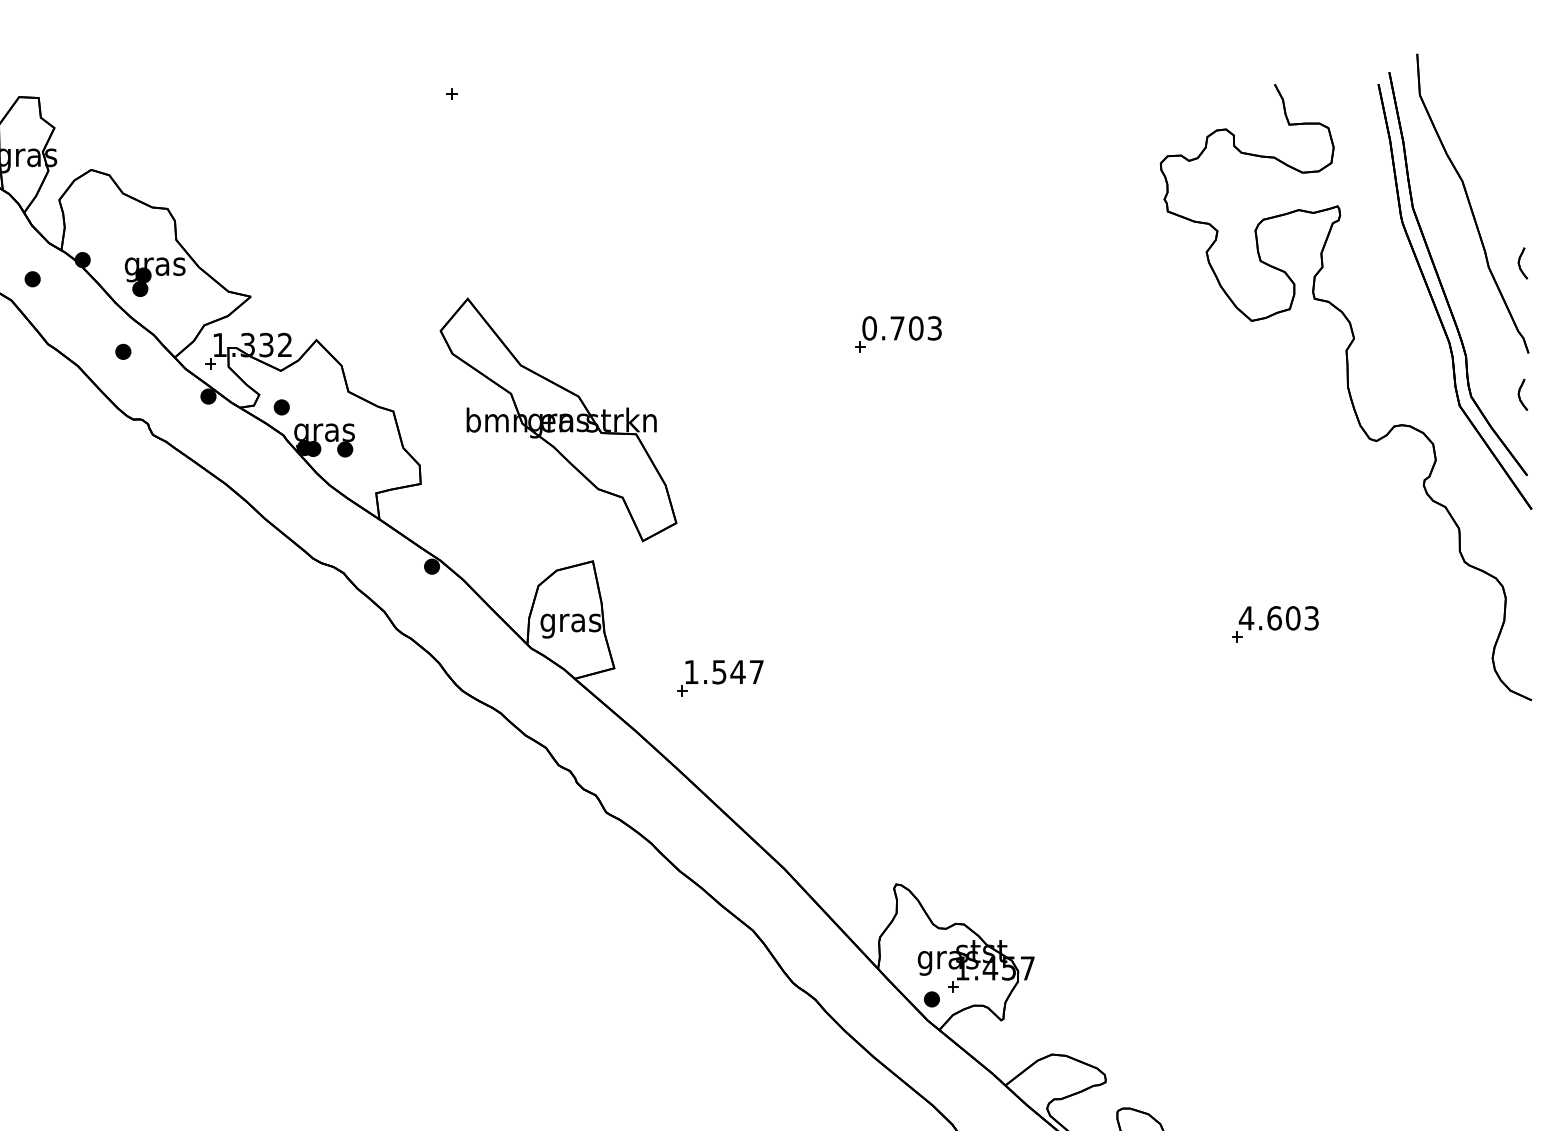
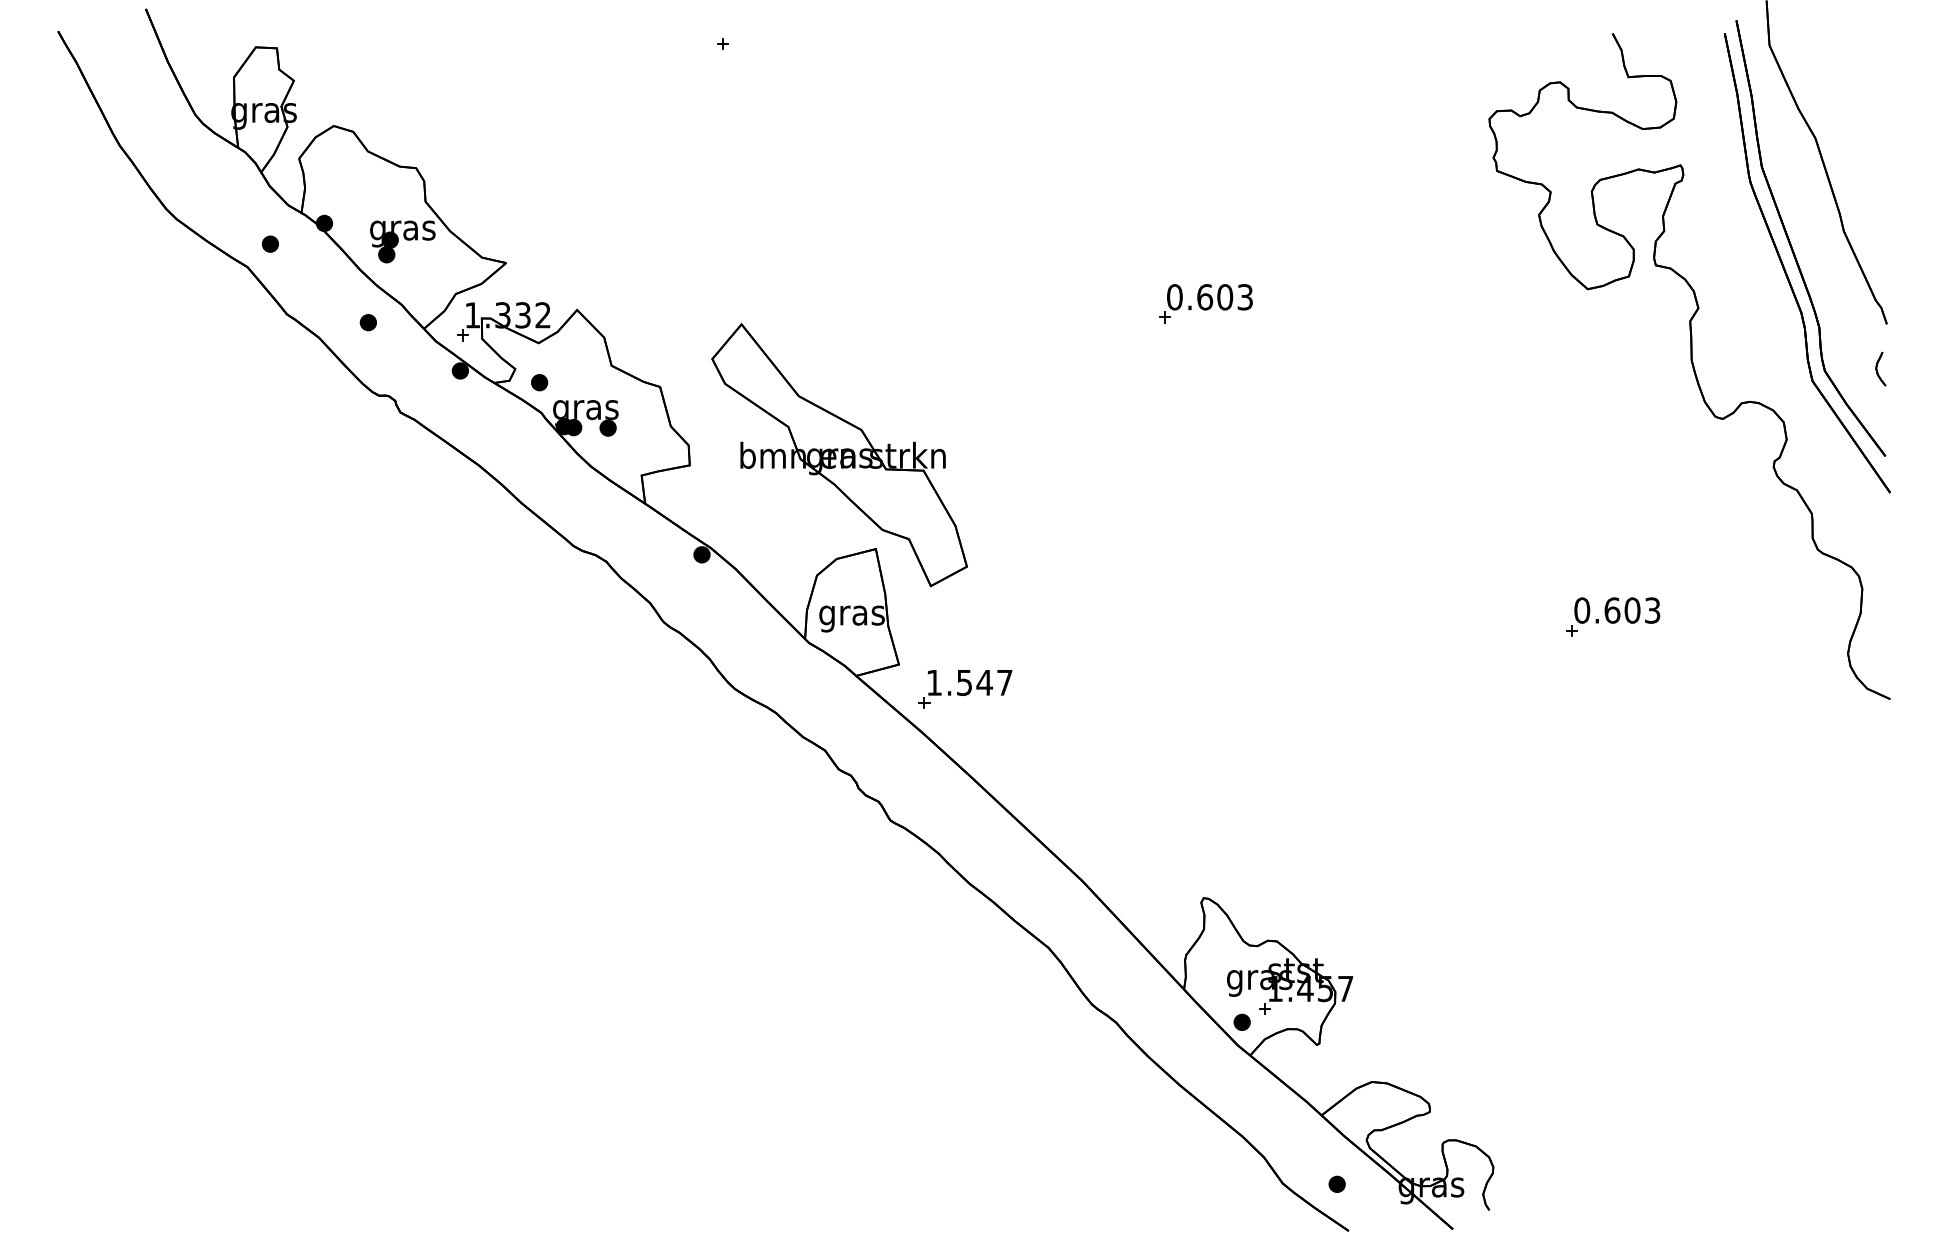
part: (1522, 262) -> (1880, 226), removed
text: (897, 328) -> (1205, 297), 0.703 -> 0.603
part: (558, 420) -> (839, 455), moved
text: (1245, 618) -> (1581, 610), 4.603 -> 0.603
part: (720, 678) -> (965, 689), moved

